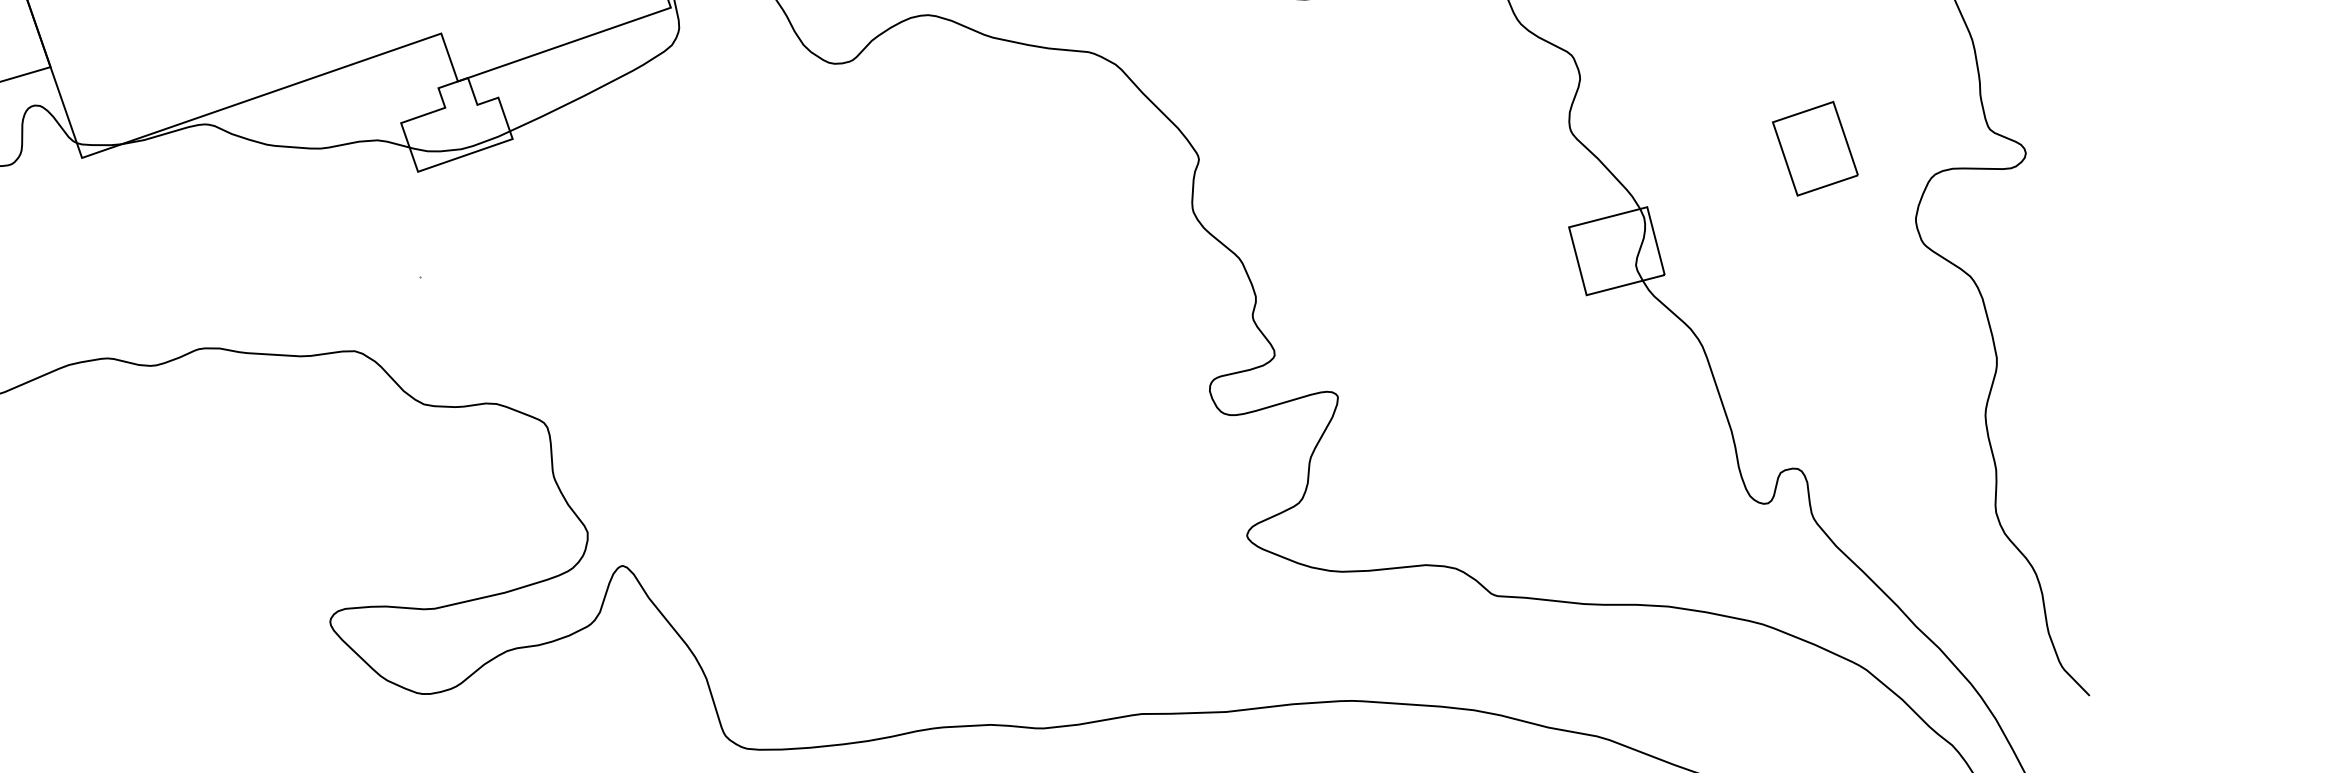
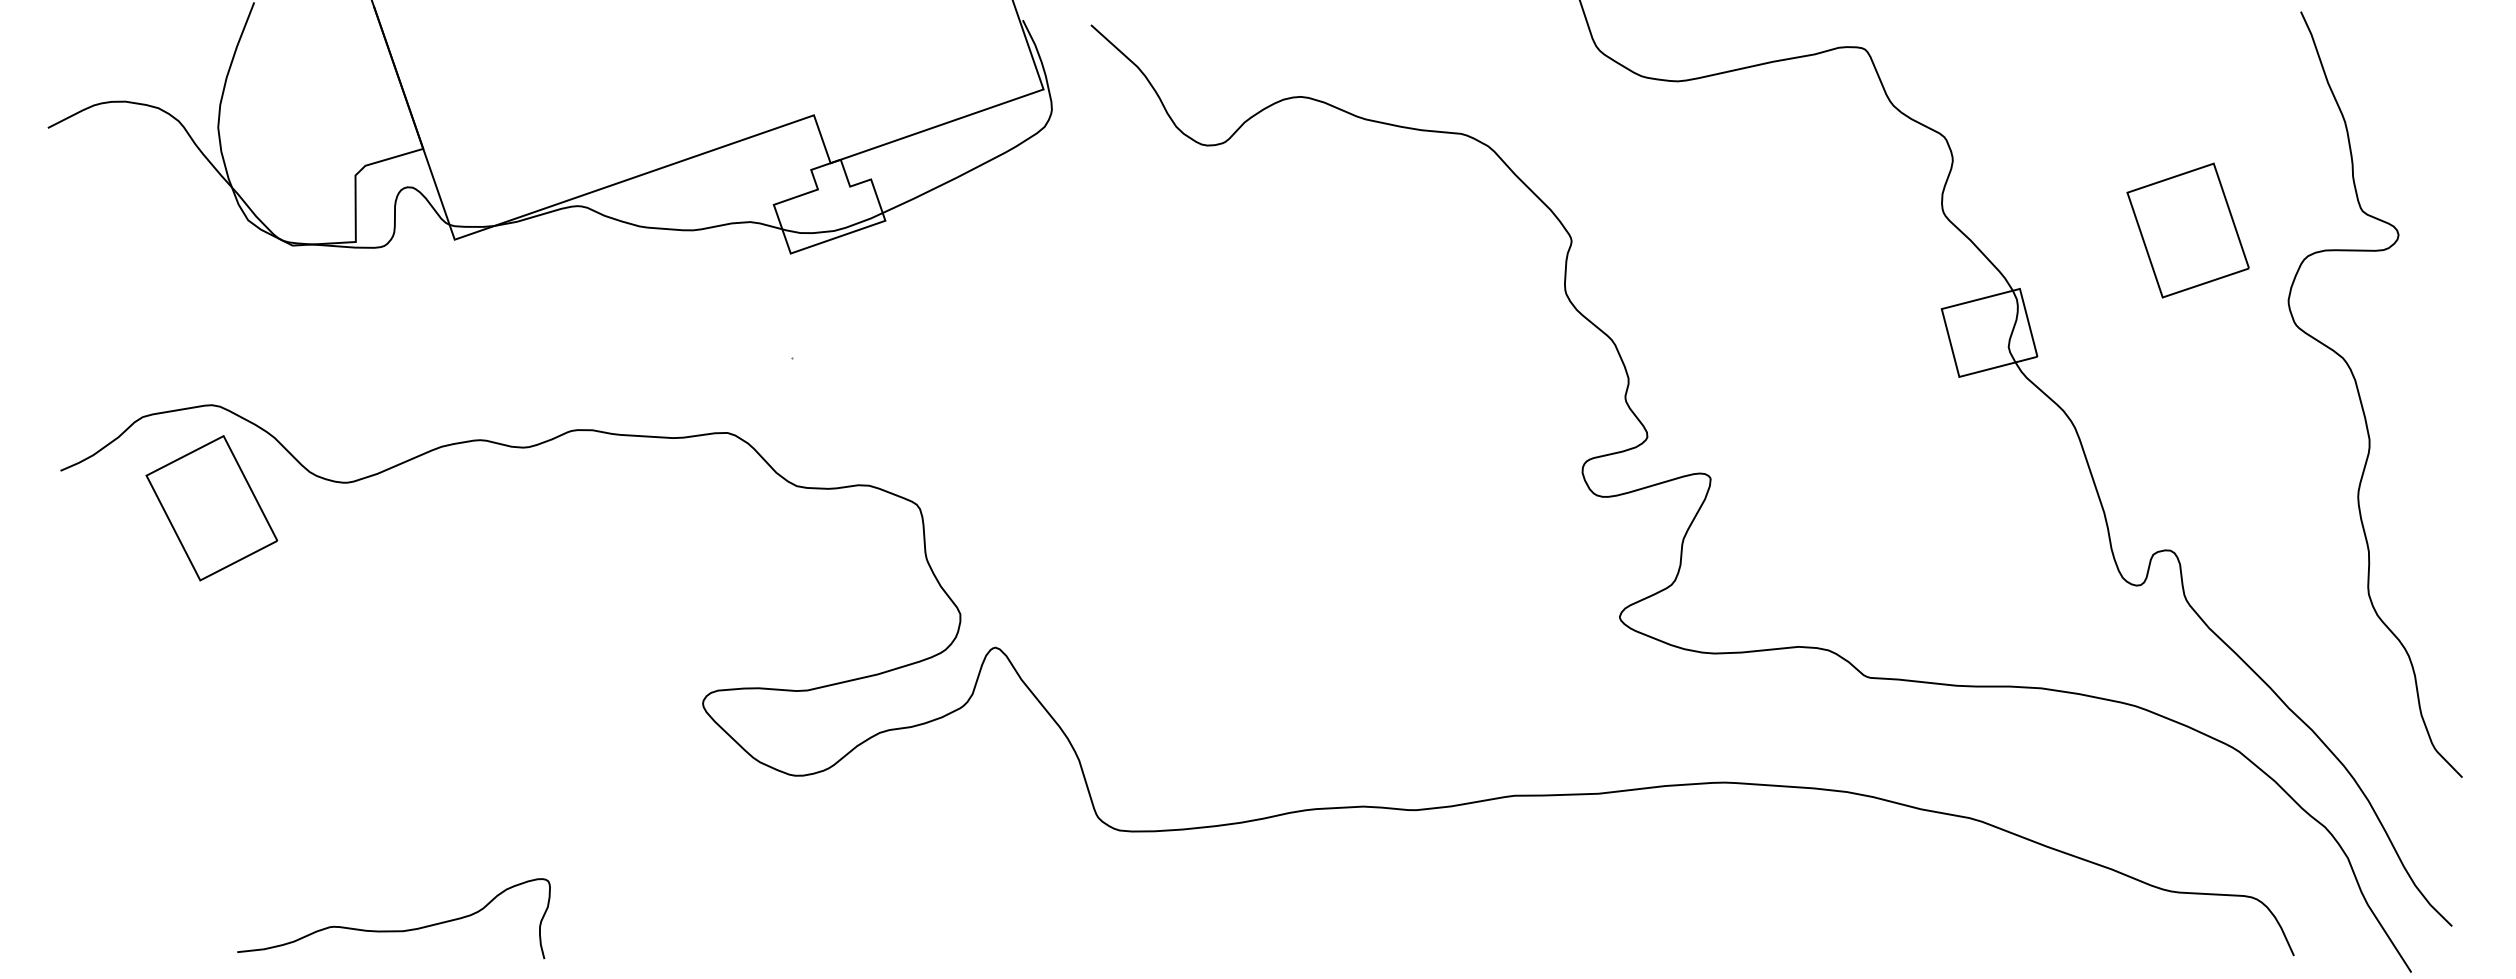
part: (1814, 148) -> (2187, 230), size x1.43

